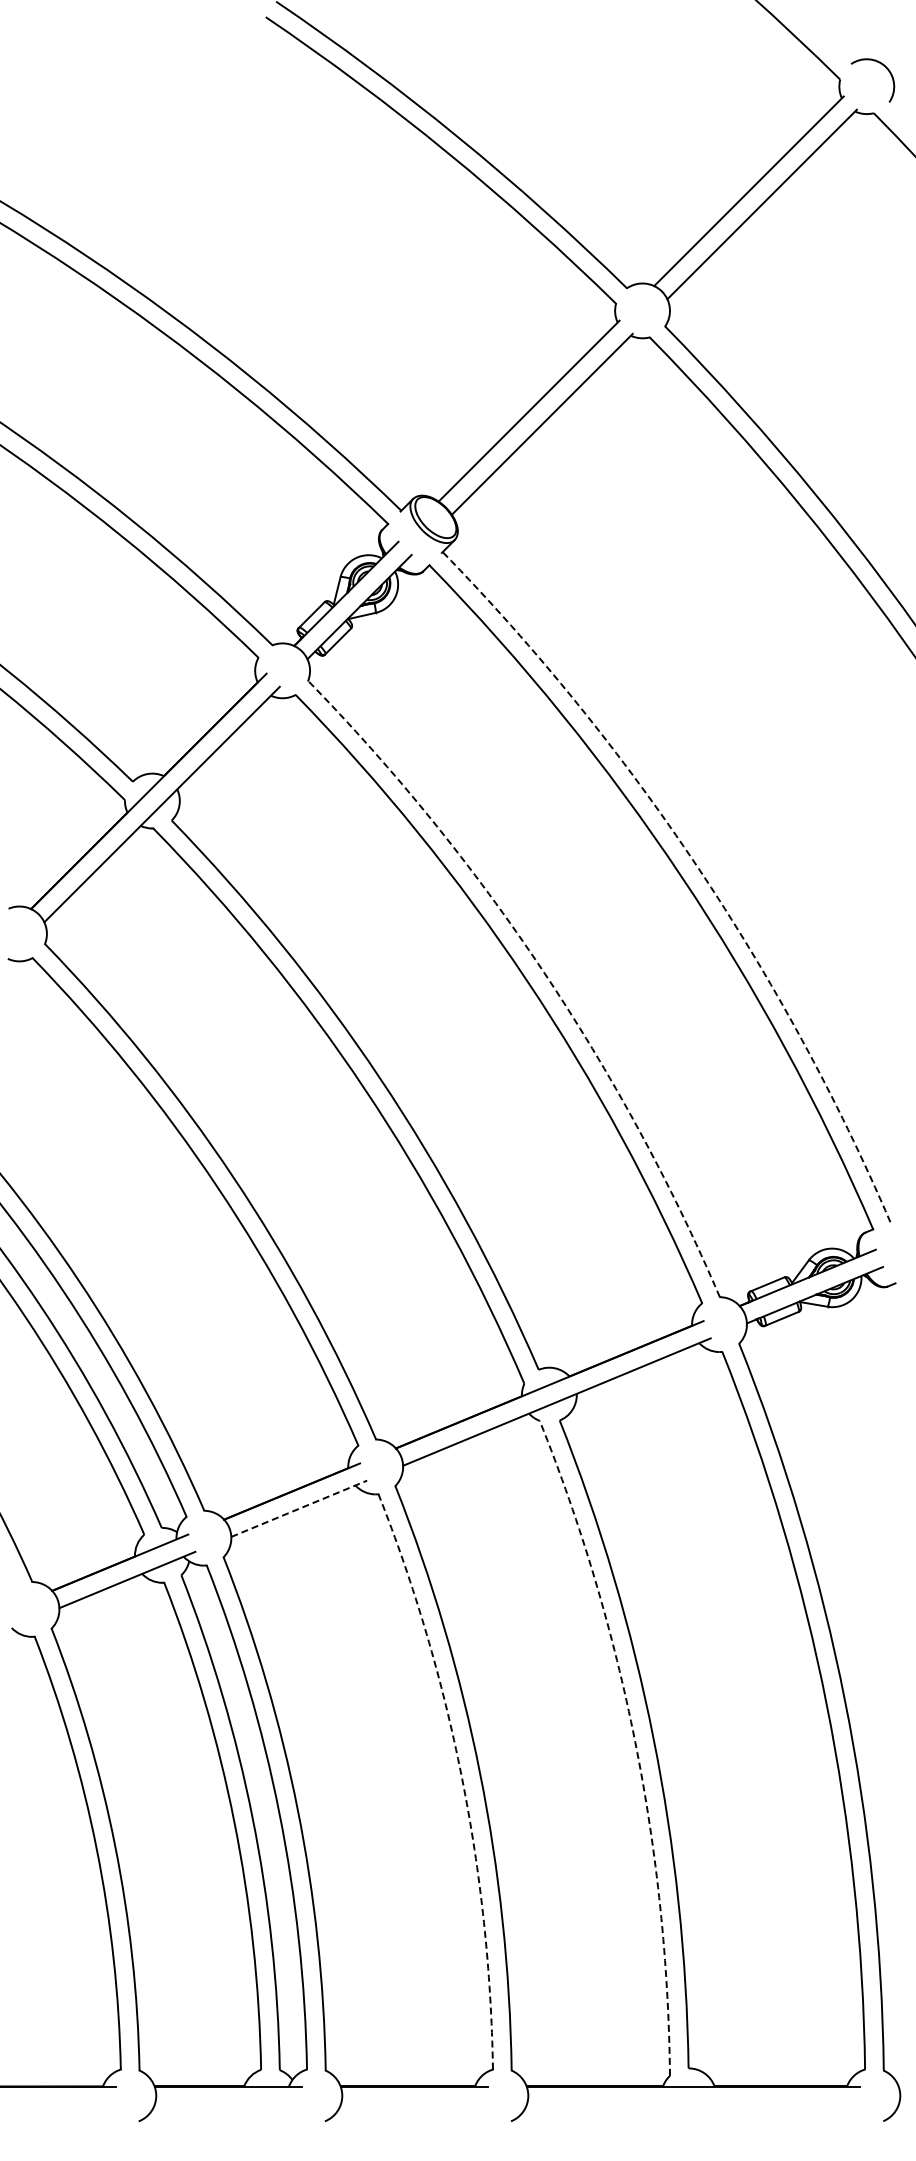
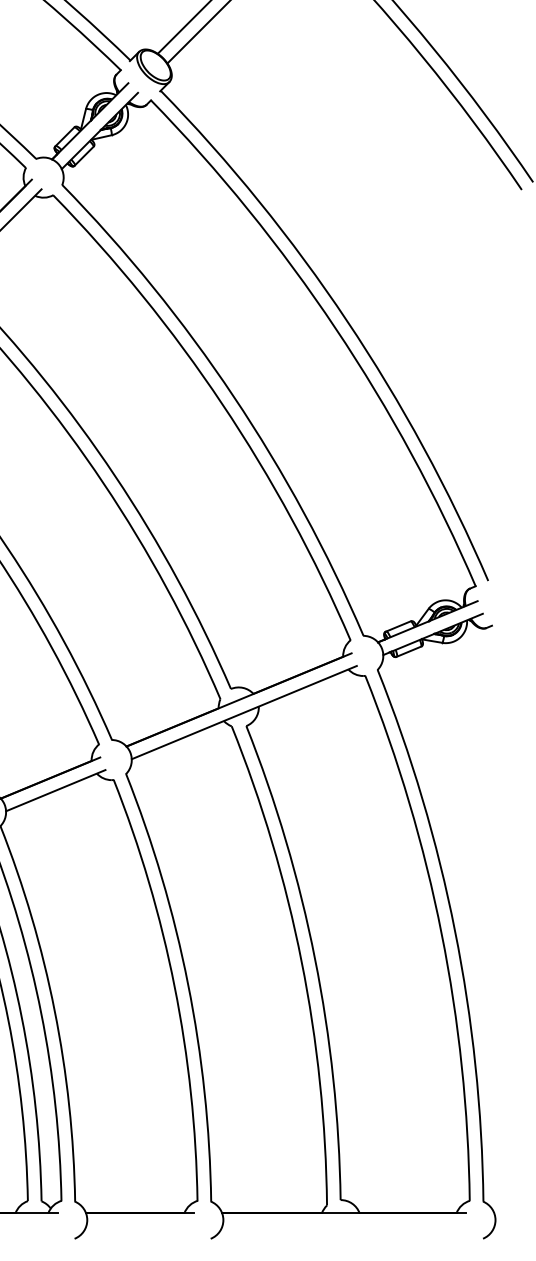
arc: (697, 866) -> (347, 320), dashed -> solid
arc: (542, 970) -> (233, 396), dashed -> solid
line: (299, 1508) -> (55, 790), dashed -> solid
arc: (635, 1742) -> (301, 961), dashed -> solid
arc: (461, 1776) -> (174, 986), dashed -> solid

